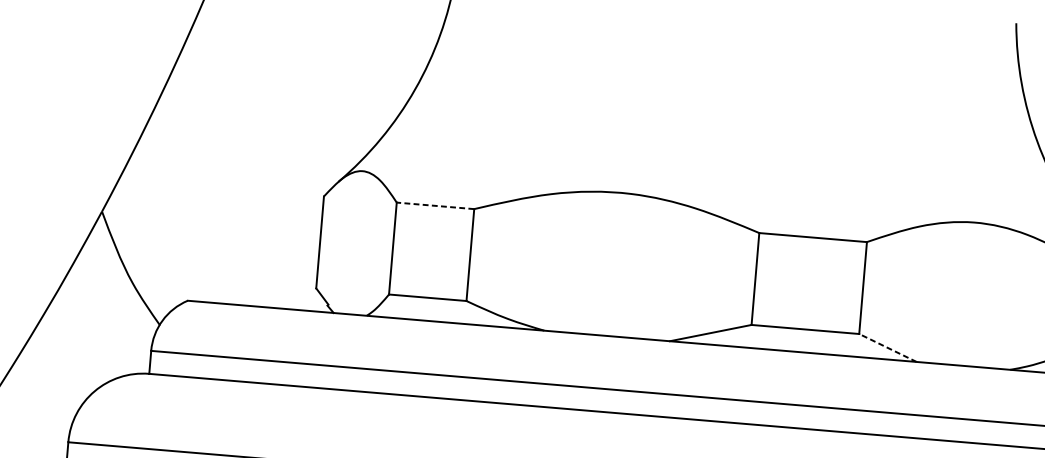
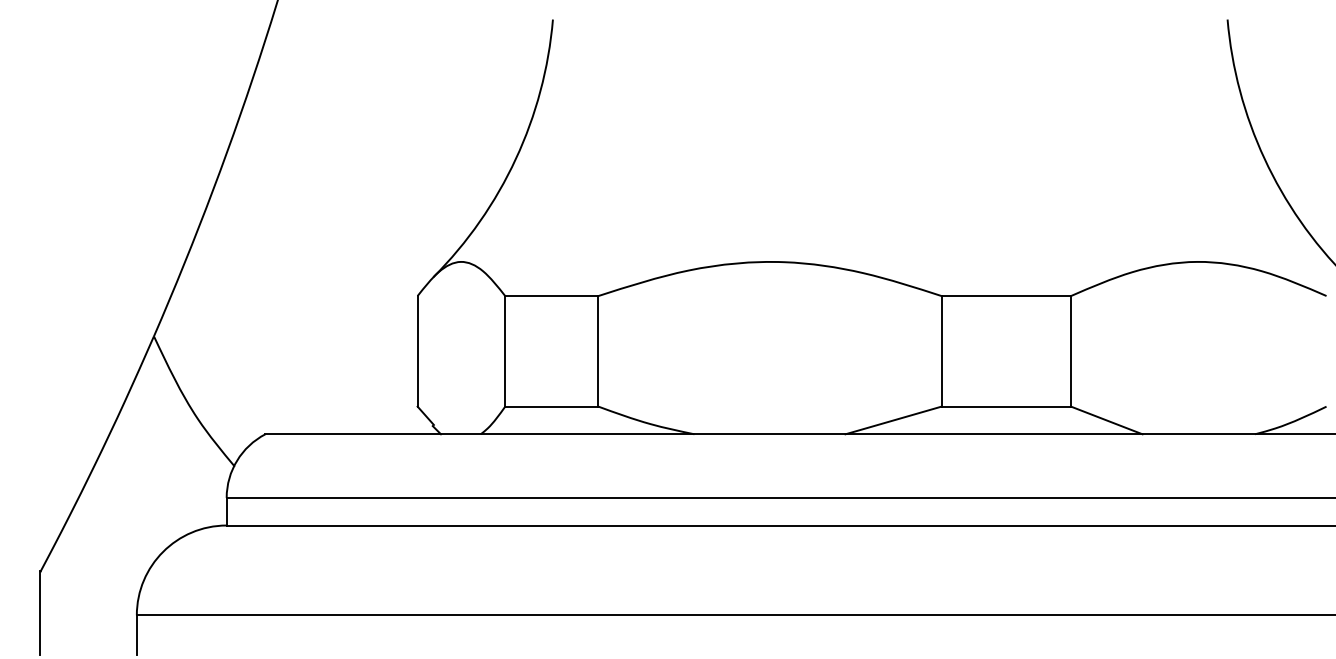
line: (435, 206) -> (551, 296), dashed -> solid
line: (887, 347) -> (1106, 420), dashed -> solid

